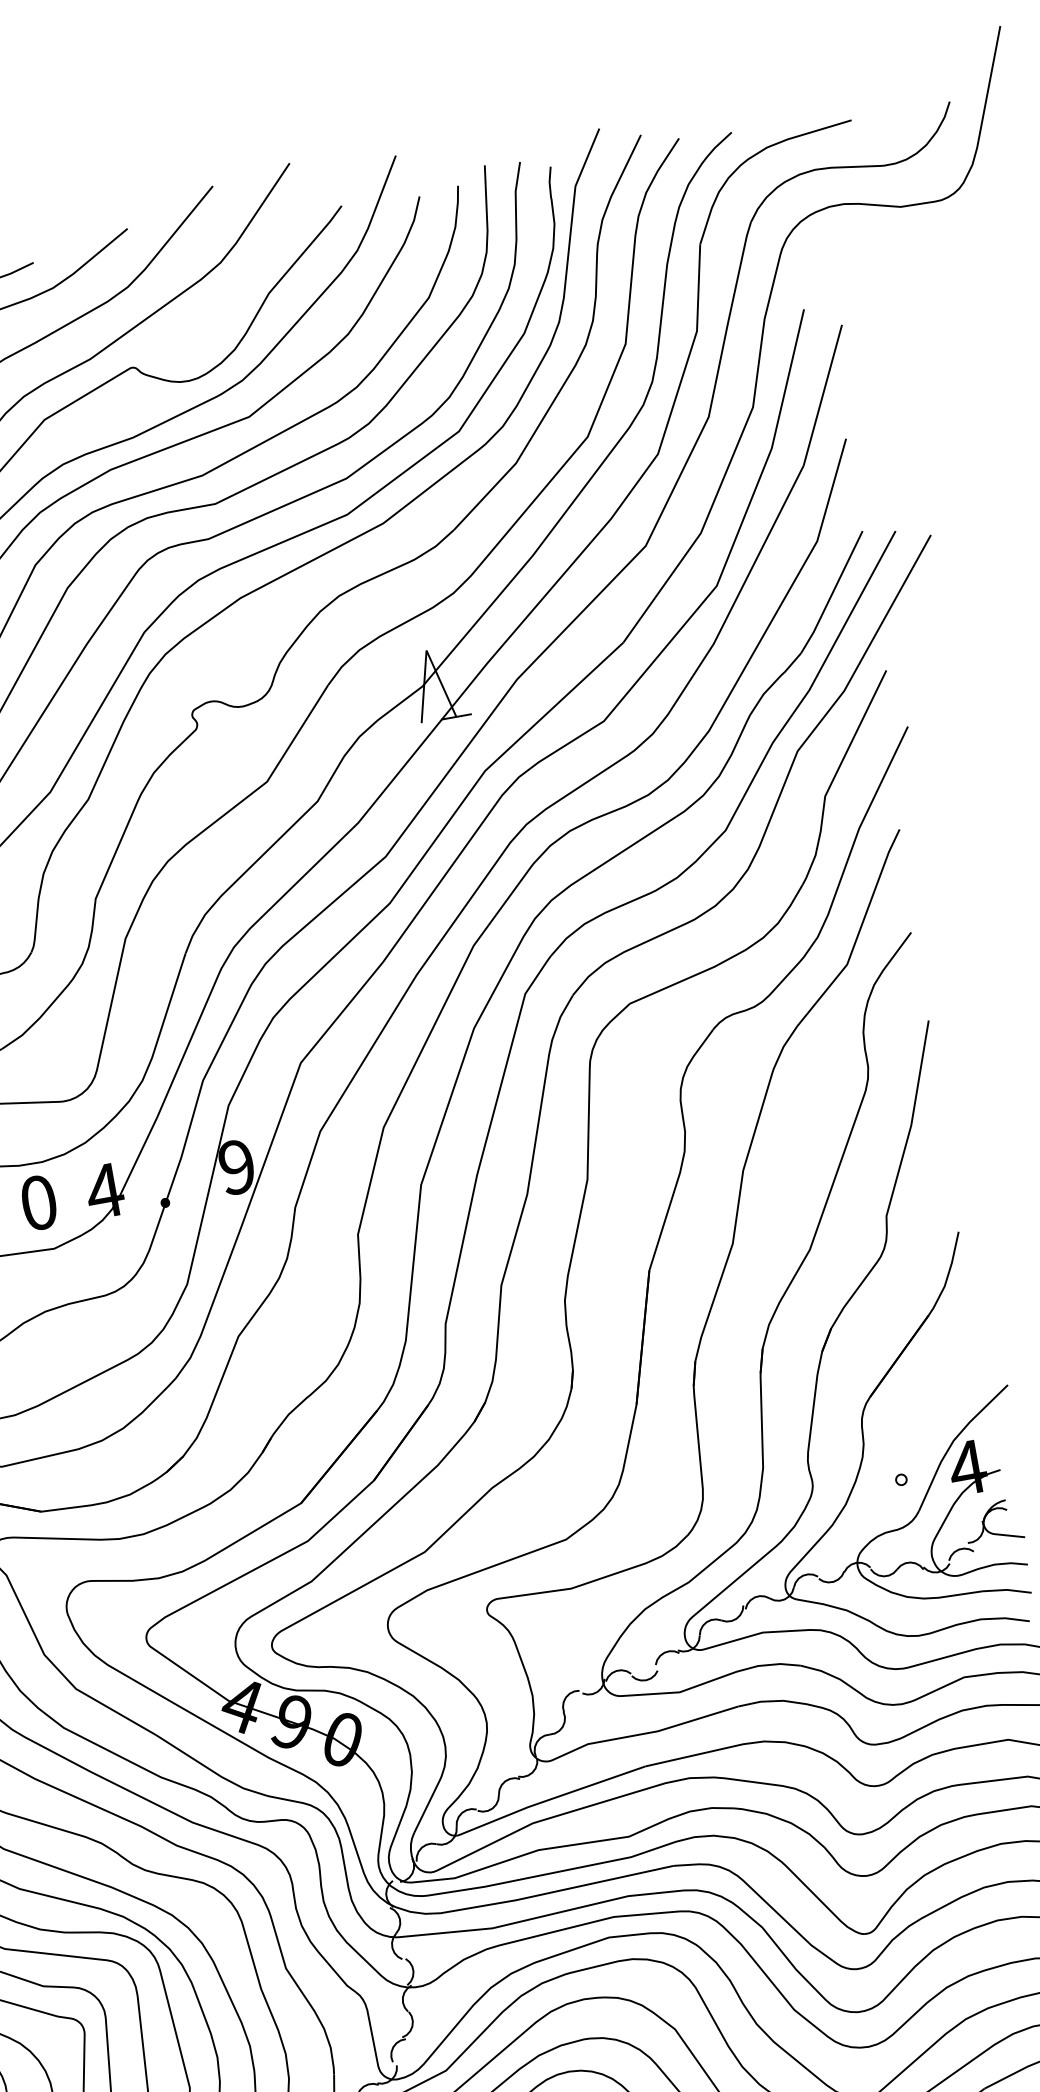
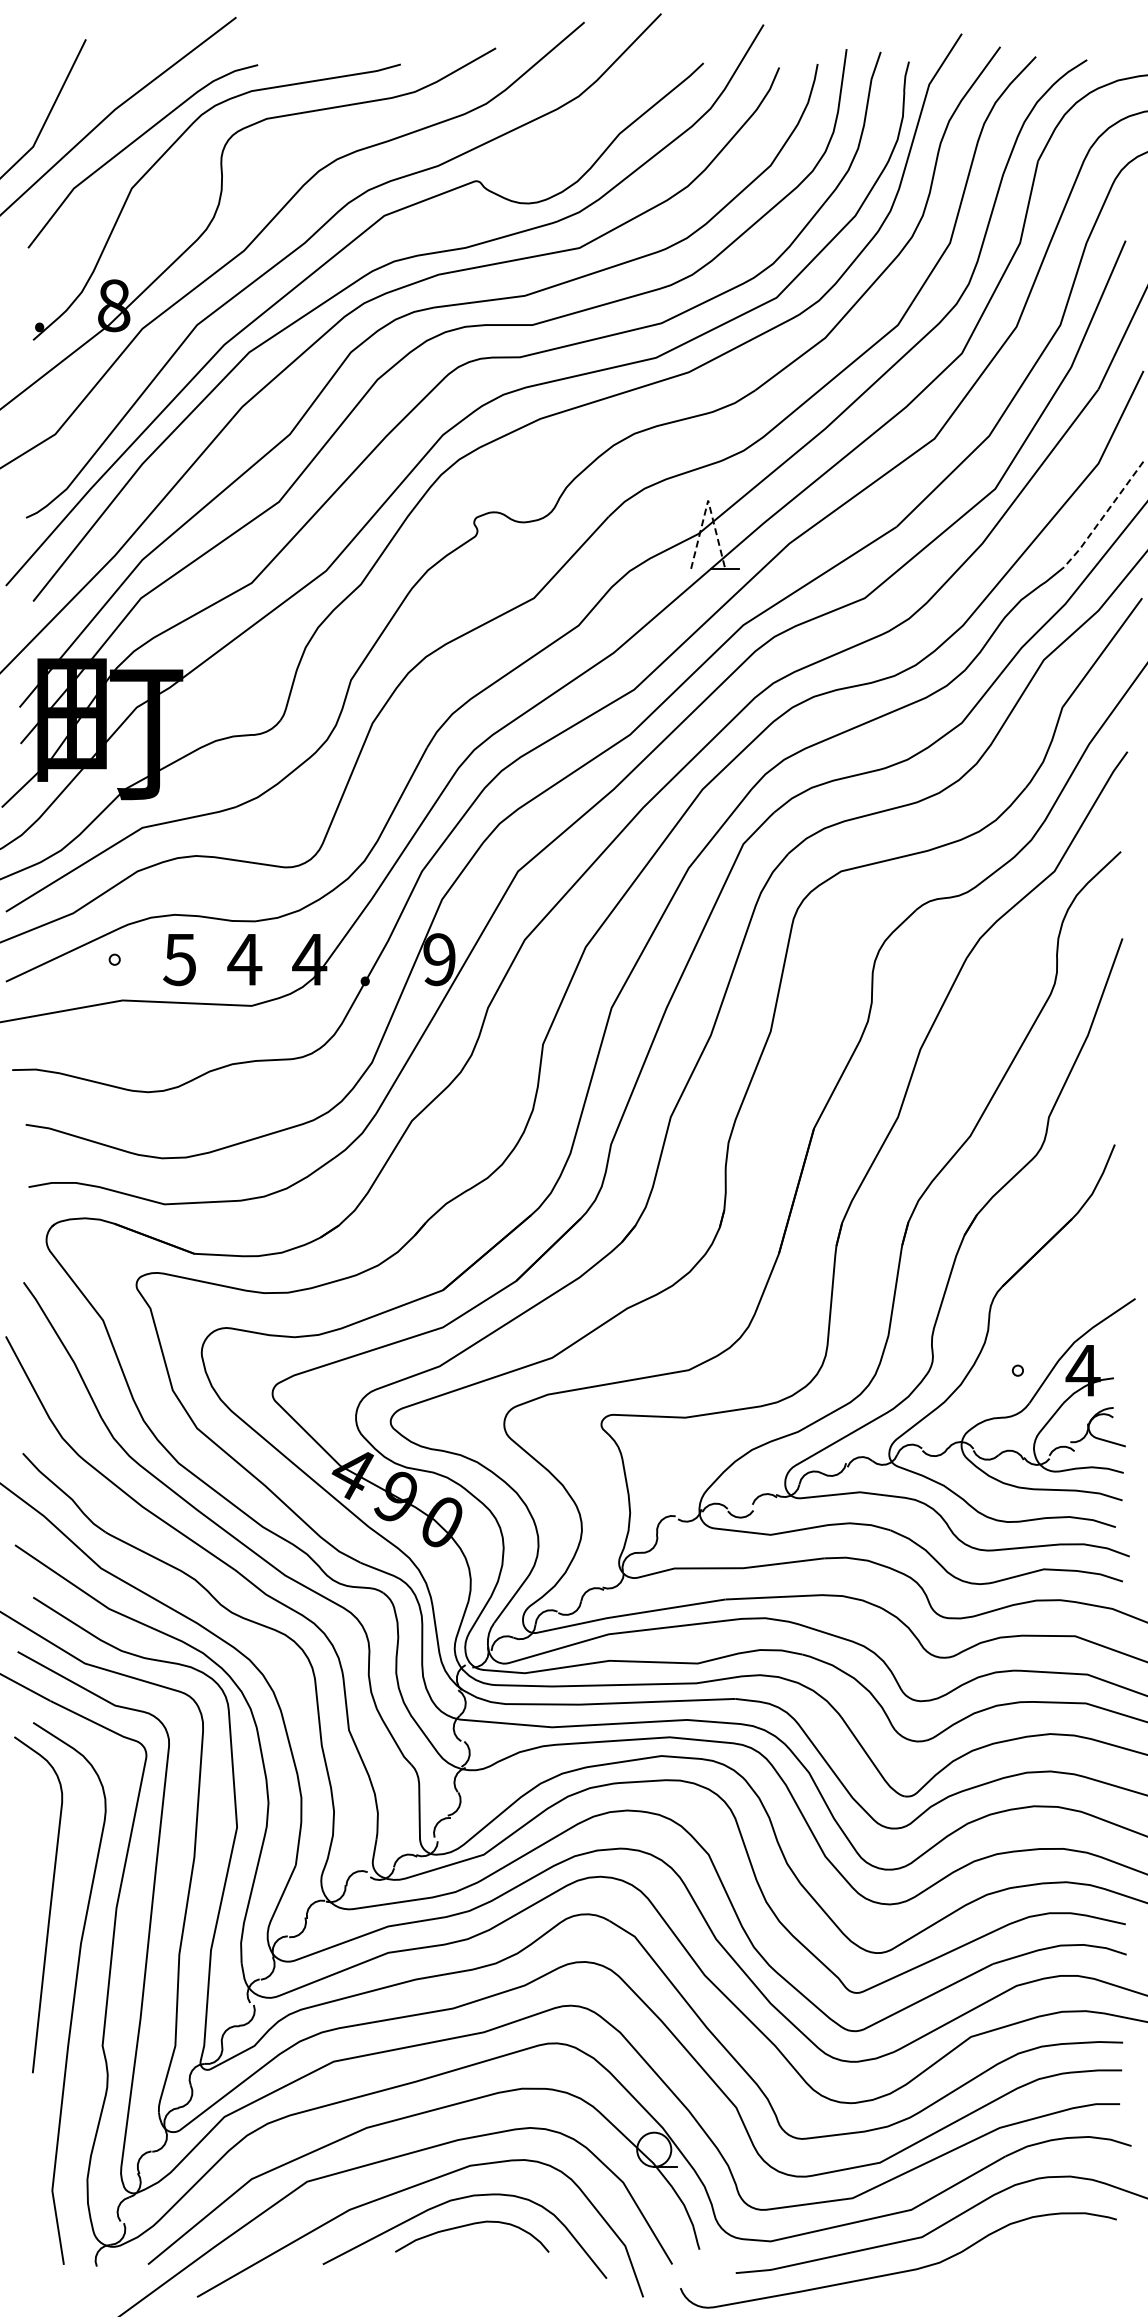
line: (832, 593) -> (1104, 515), solid -> dashed
line: (426, 650) -> (708, 500), solid -> dashed
text: (38, 1202) -> (244, 959), 0 -> 4

